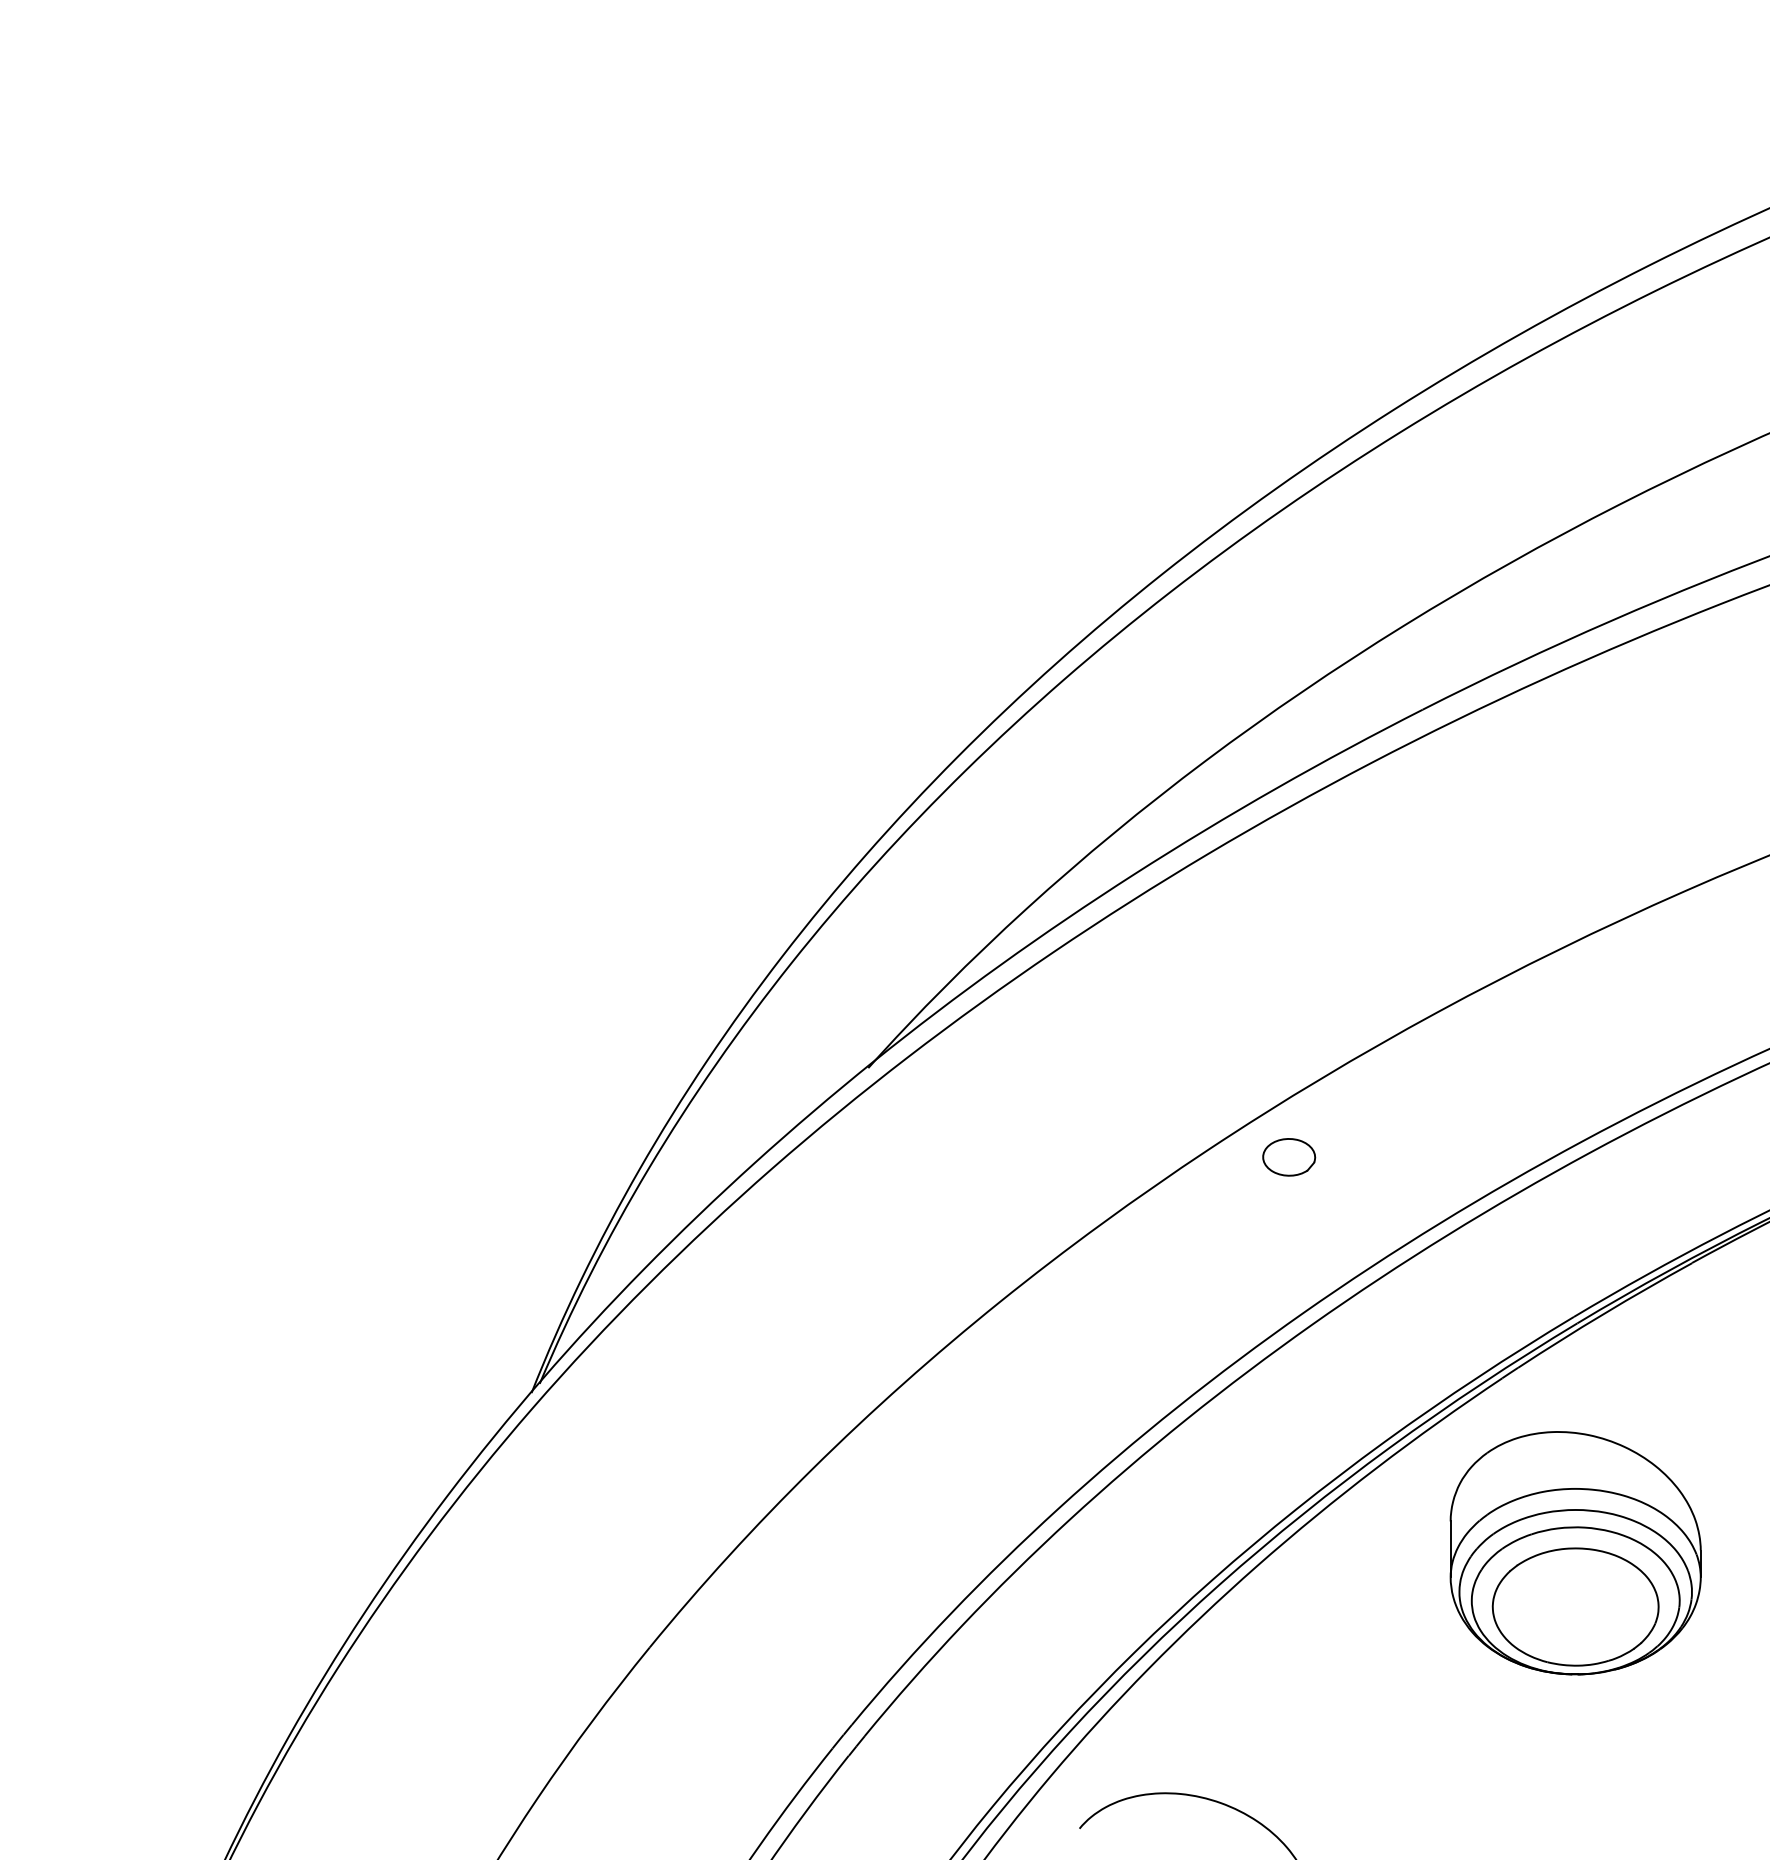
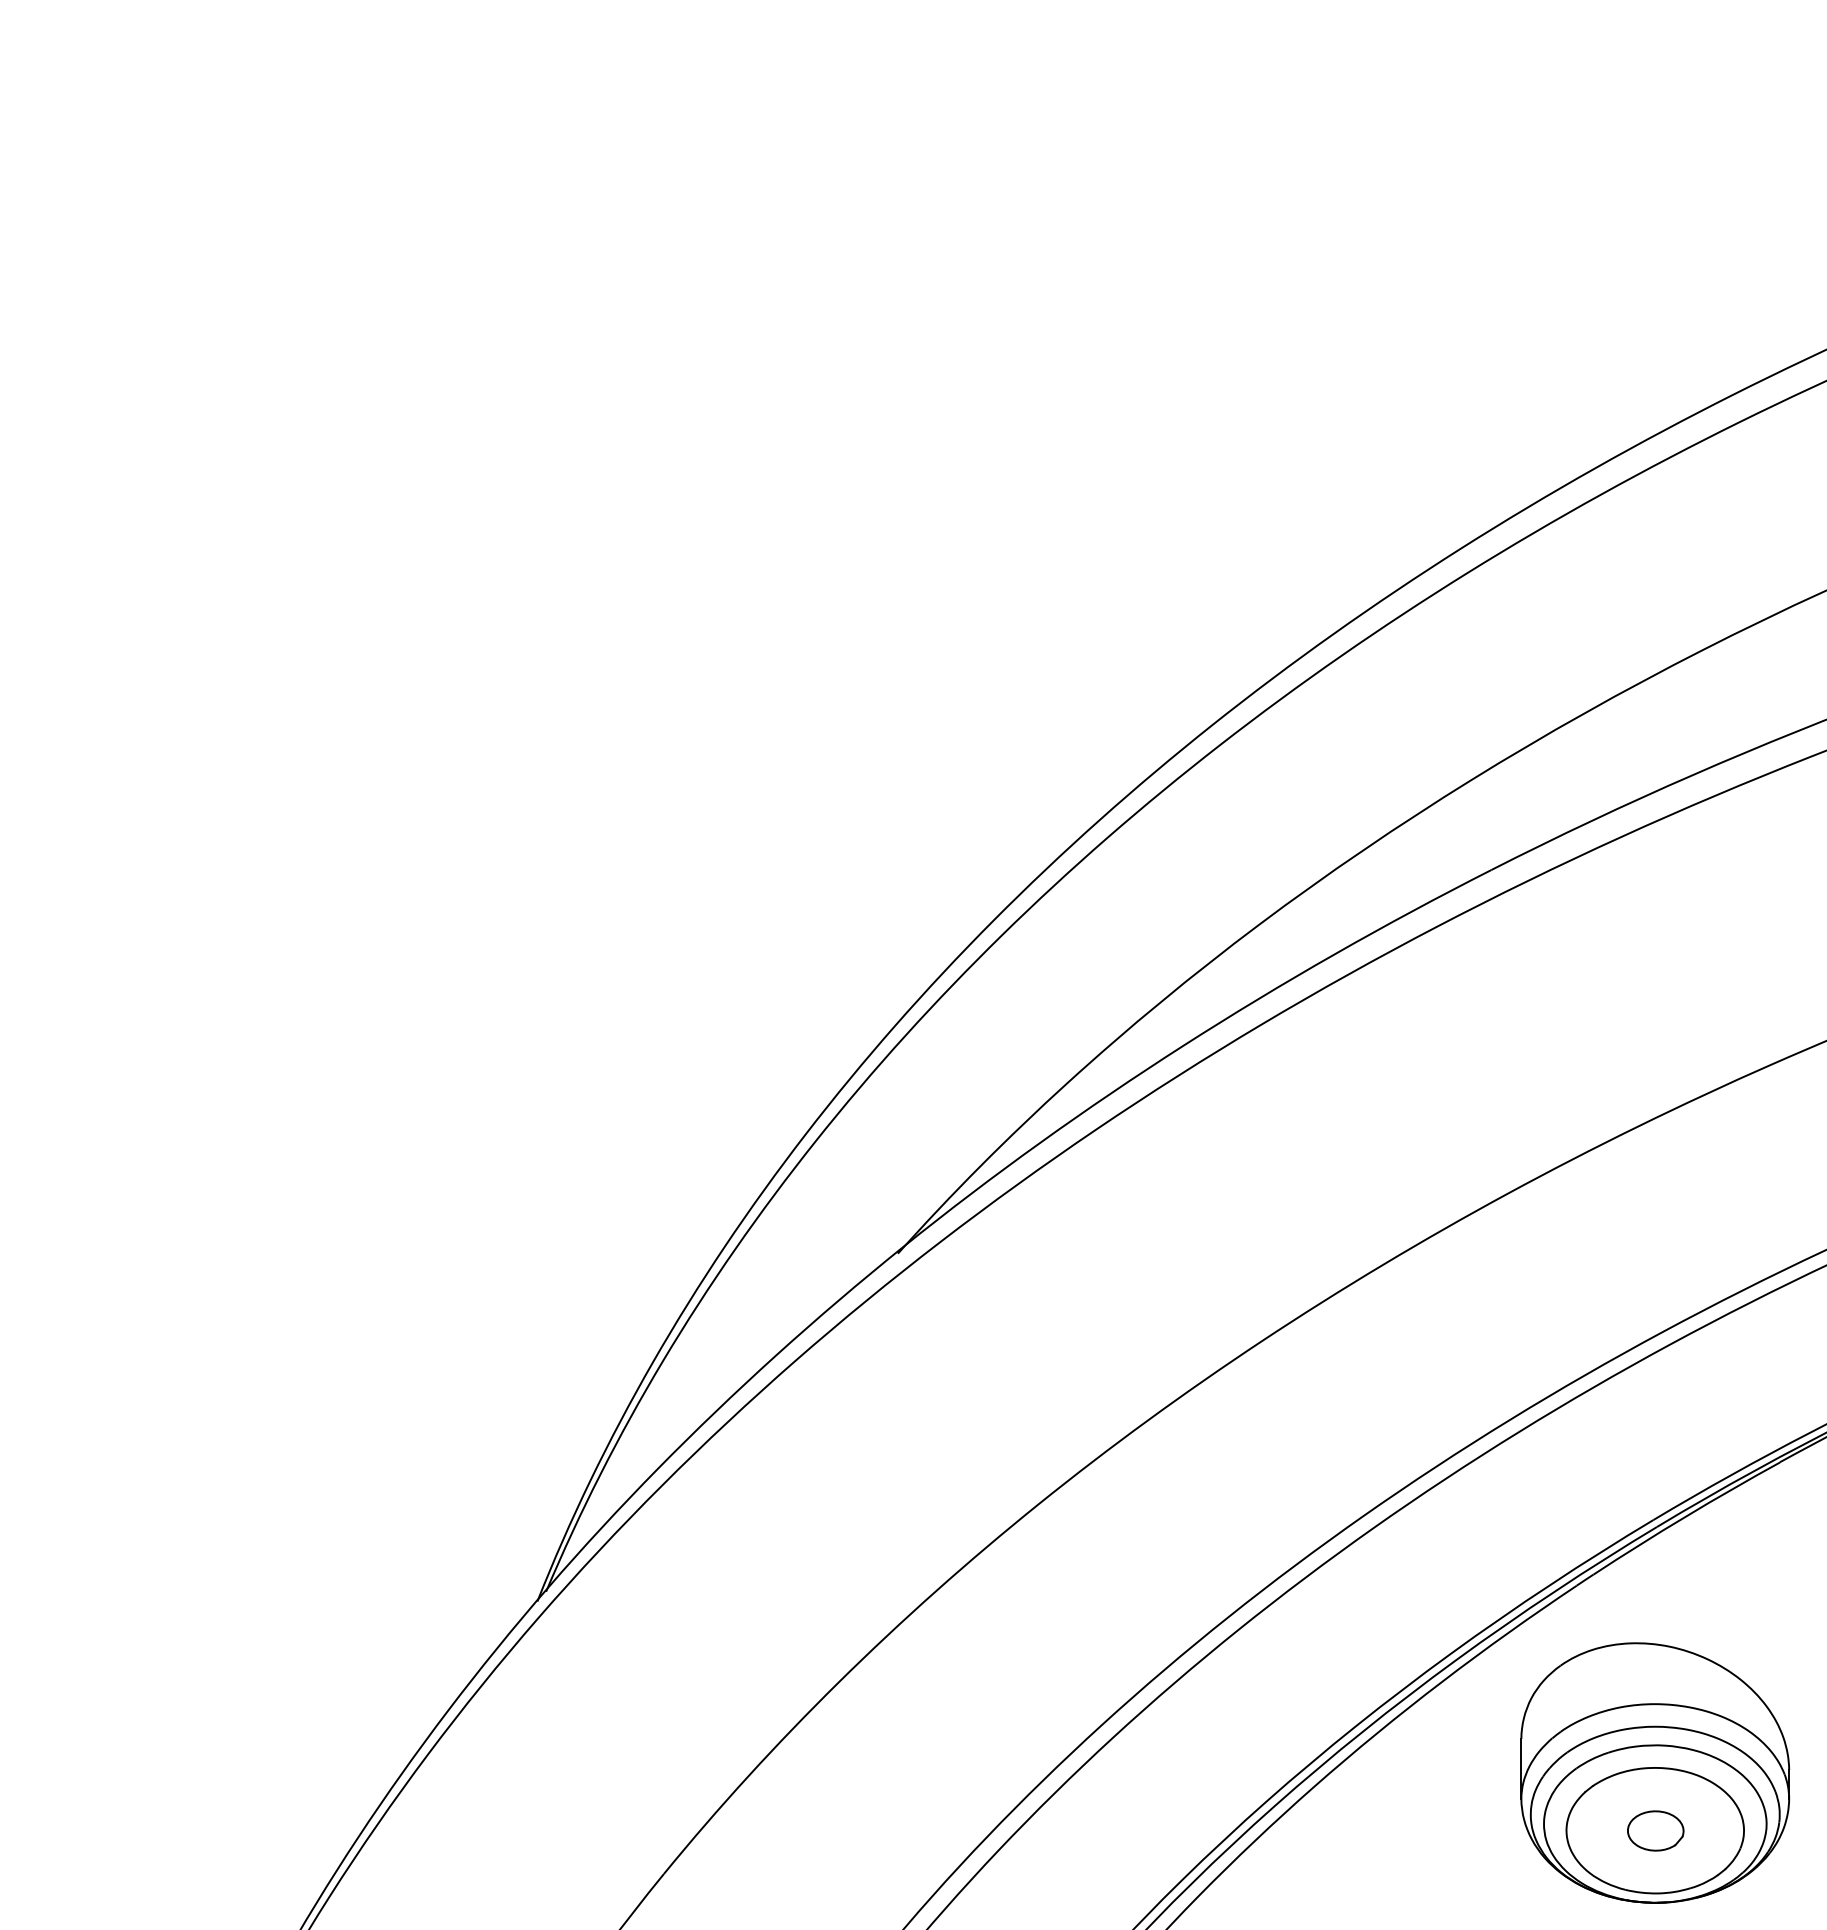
part: (1289, 1157) -> (1656, 1831), moved

